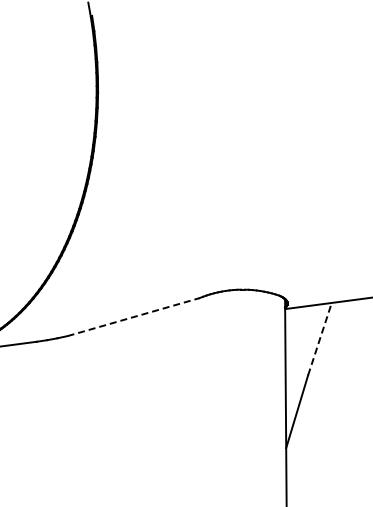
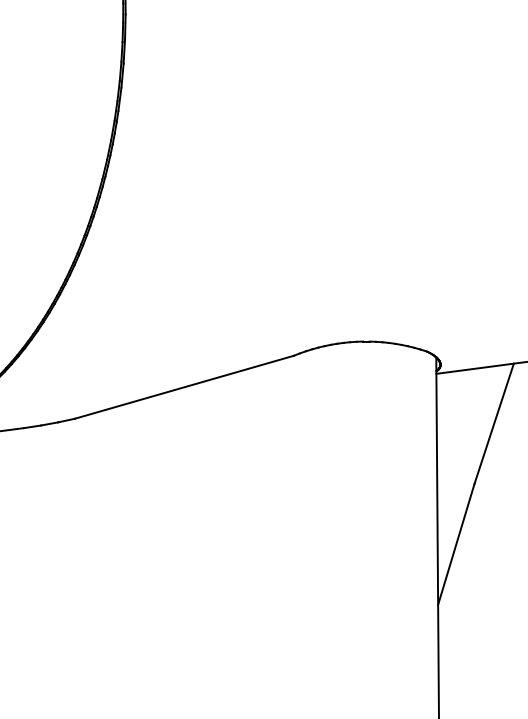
line: (133, 317) -> (184, 387), dashed -> solid
line: (320, 338) -> (495, 422), dashed -> solid

